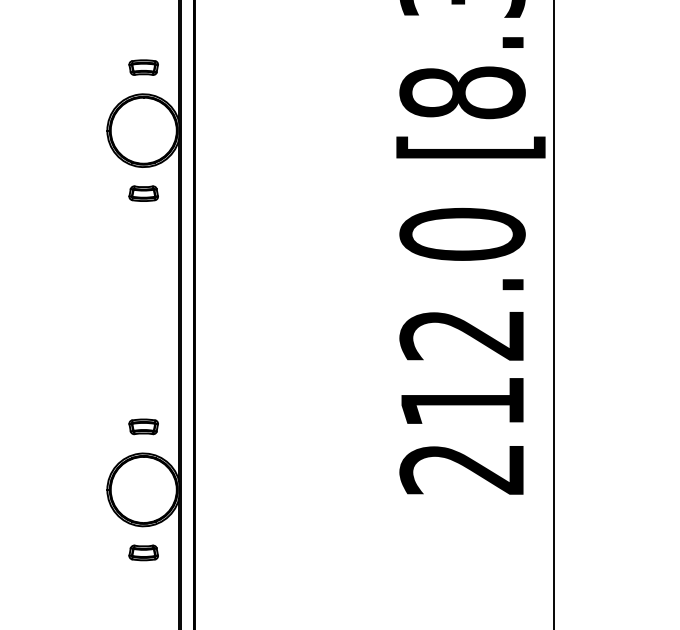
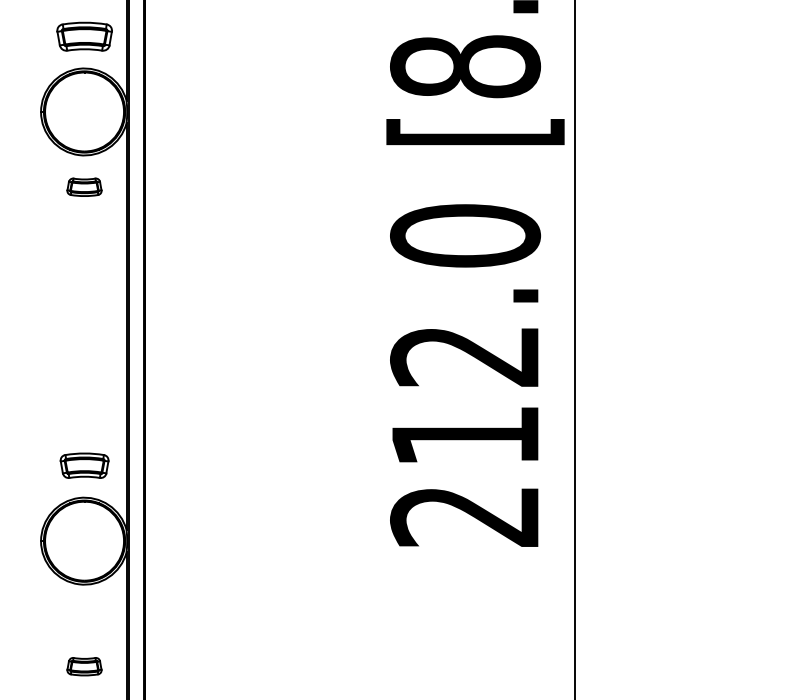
part: (143, 67) -> (84, 36), size x1.6
part: (143, 426) -> (84, 465), size x1.4
part: (143, 552) -> (84, 666), moved

